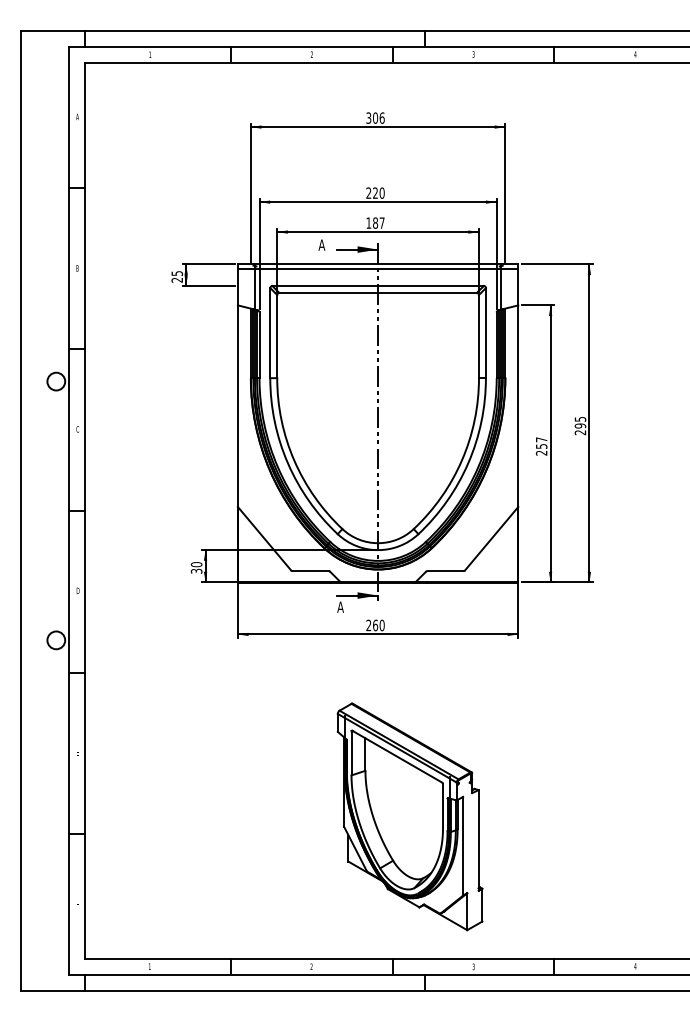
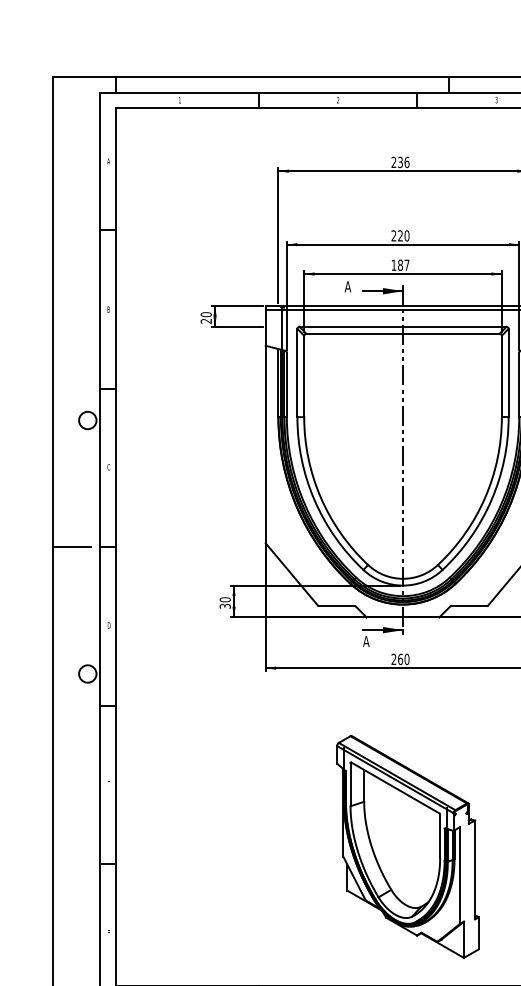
text: (372, 117) -> (397, 161), 306 -> 236
text: (176, 273) -> (205, 314), 25 -> 20
line: (39, 511) -> (71, 547), added
part: (409, 816) -> (407, 846), moved

